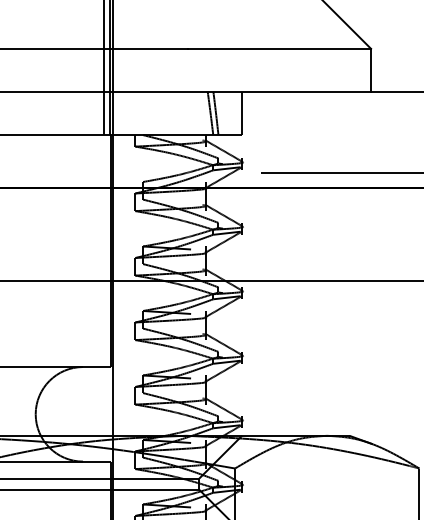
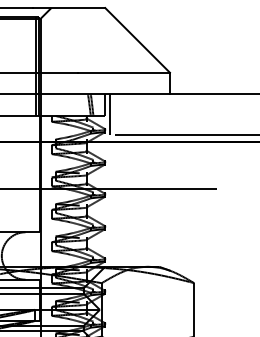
line: (252, 132) -> (110, 114), added

